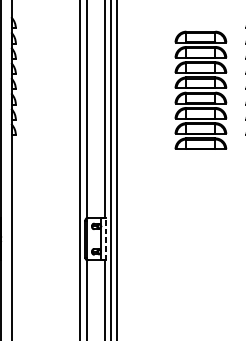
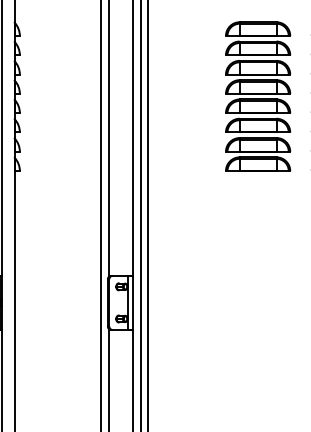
part: (201, 90) -> (258, 96), moved
line: (105, 238) -> (133, 302), dashed -> solid

